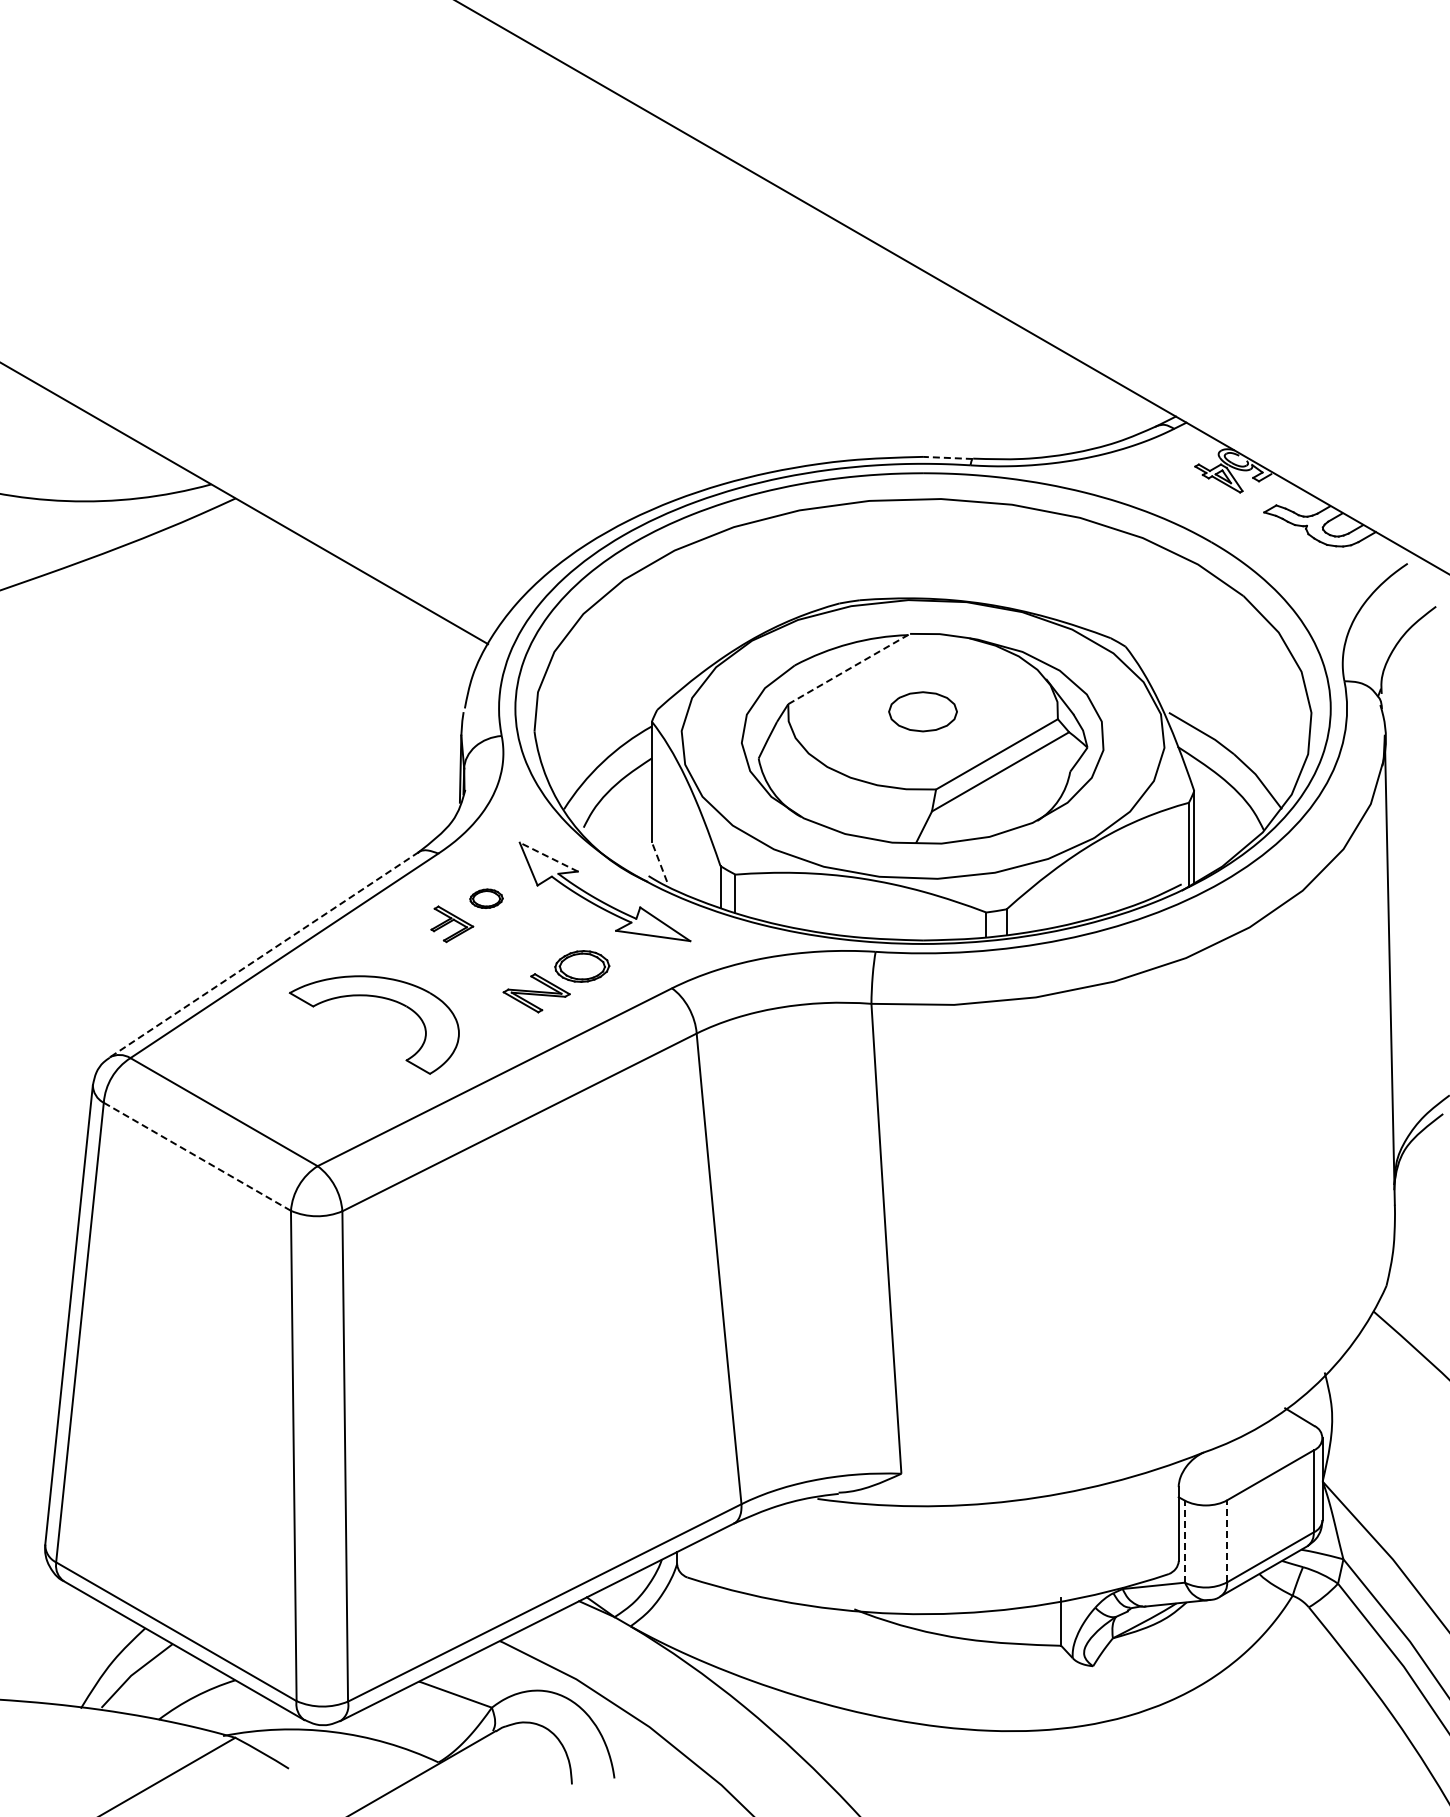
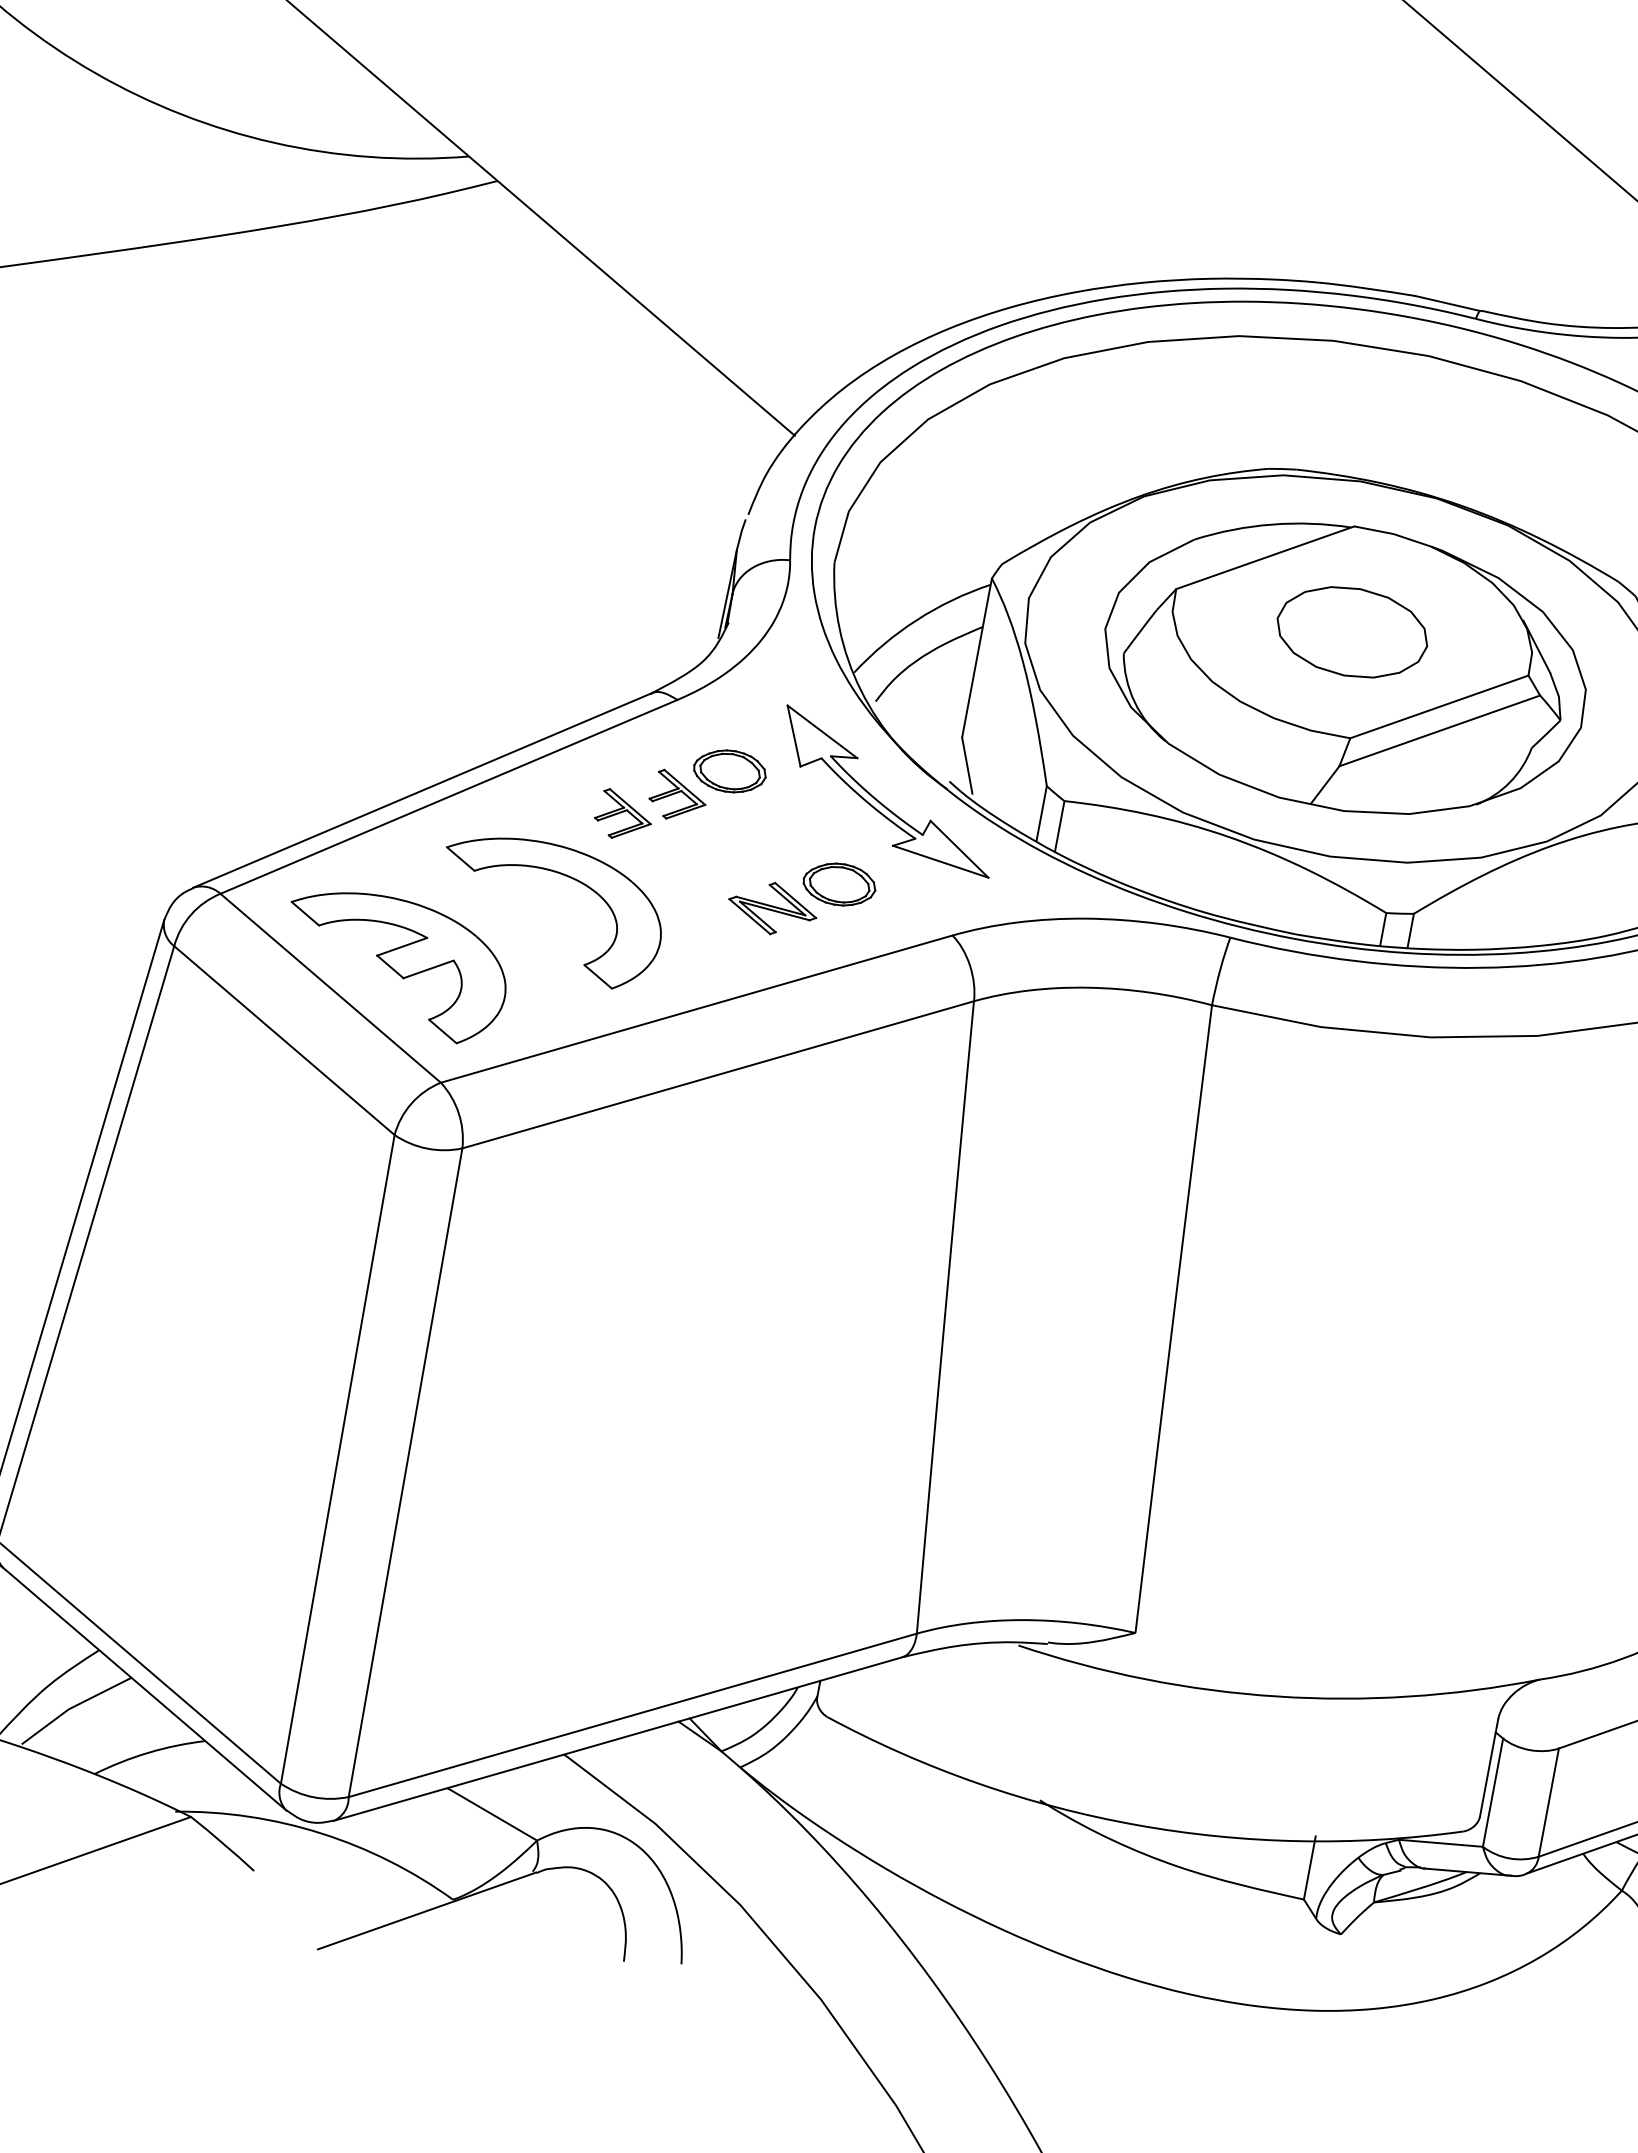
line: (947, 457) -> (1447, 302), dashed -> solid
line: (849, 668) -> (1265, 557), dashed -> solid
part: (922, 711) -> (1351, 631), size x1.67
line: (548, 856) -> (822, 730), dashed -> solid
line: (659, 861) -> (967, 764), dashed -> solid
part: (486, 898) -> (729, 771), size x1.67
part: (414, 945) -> (623, 815), added
line: (264, 954) -> (423, 790), dashed -> solid
part: (267, 1086) -> (394, 965), added
line: (197, 1157) -> (284, 1041), dashed -> solid
line: (1227, 1540) -> (1549, 1801), dashed -> solid
line: (1184, 1541) -> (1492, 1792), dashed -> solid

